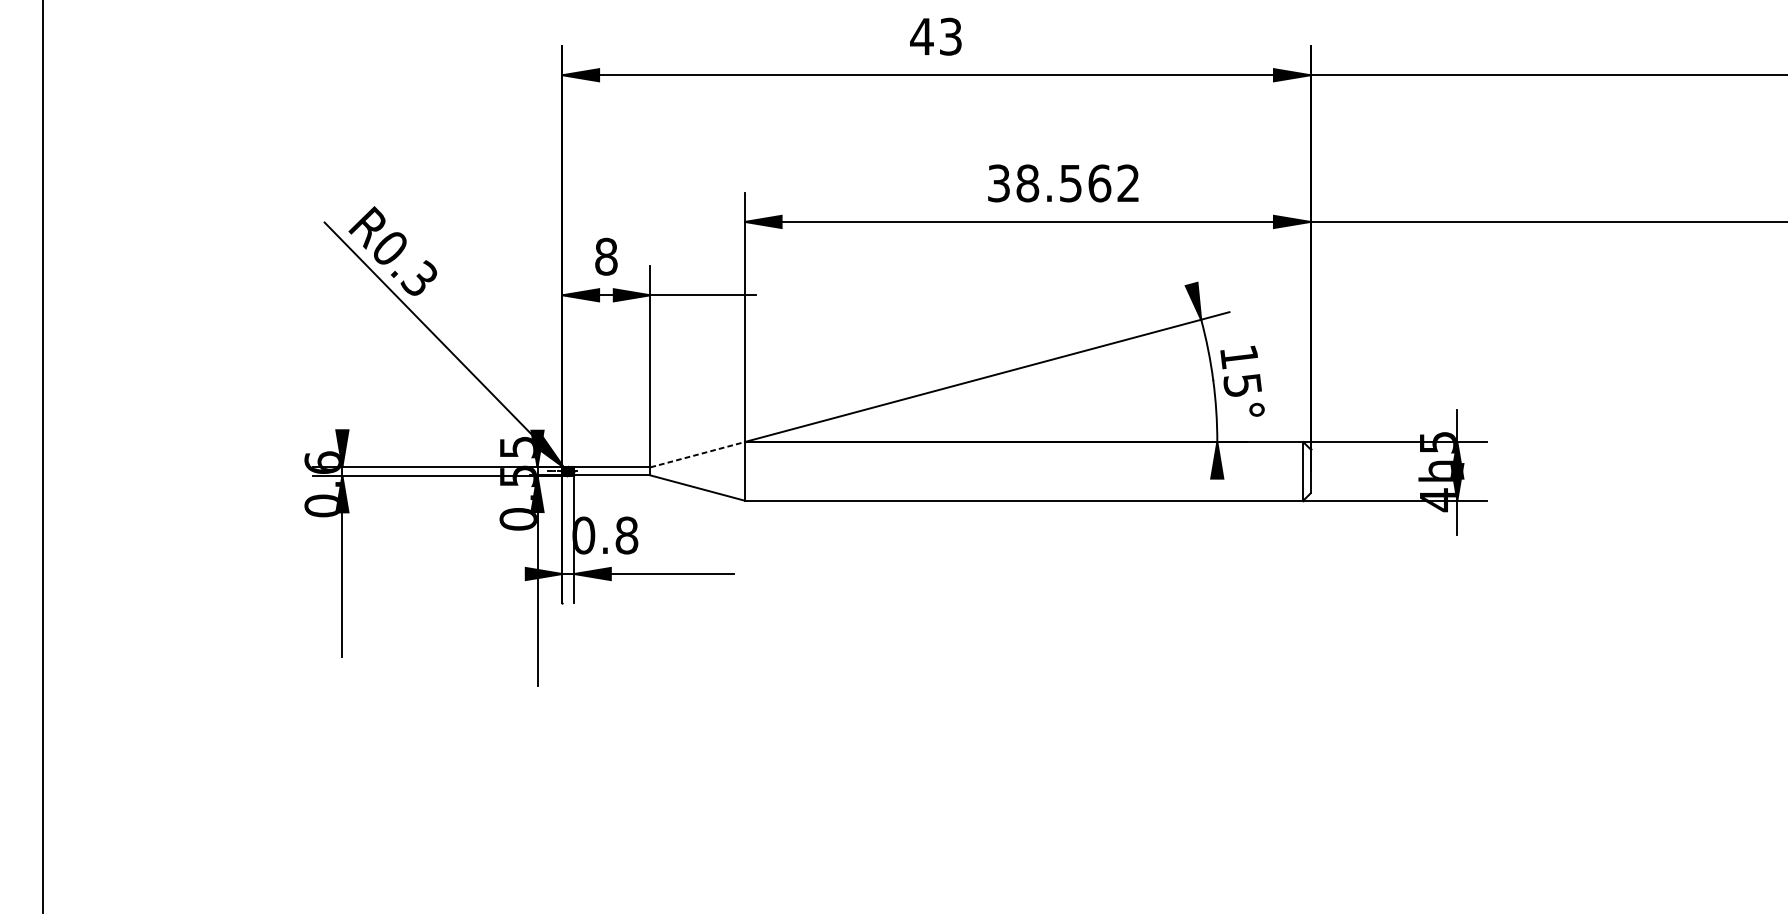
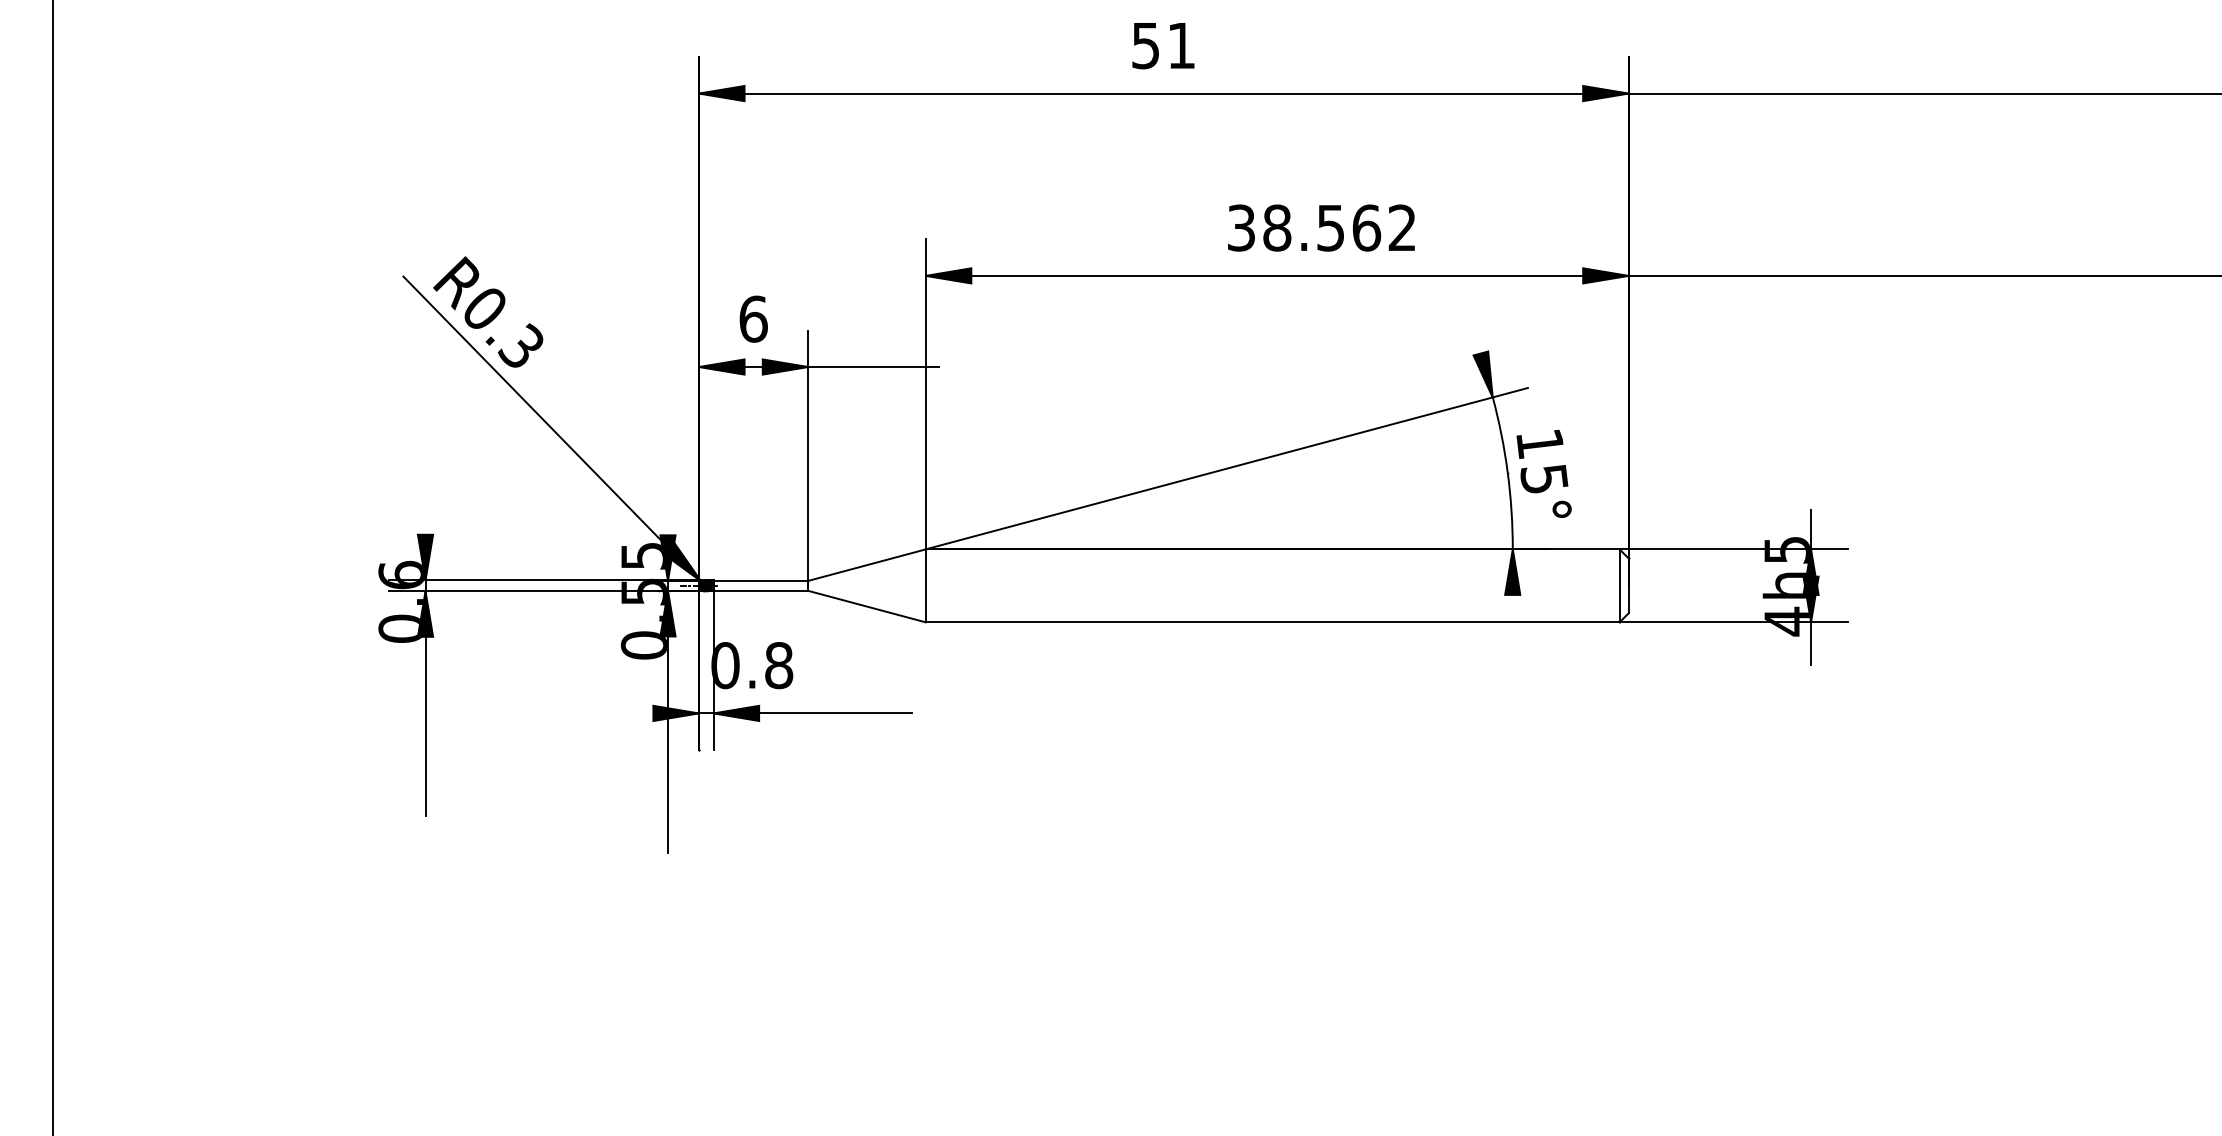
text: (935, 36) -> (1162, 45), 43 -> 51
text: (606, 256) -> (753, 318), 8 -> 6
line: (698, 454) -> (867, 565), dashed -> solid

